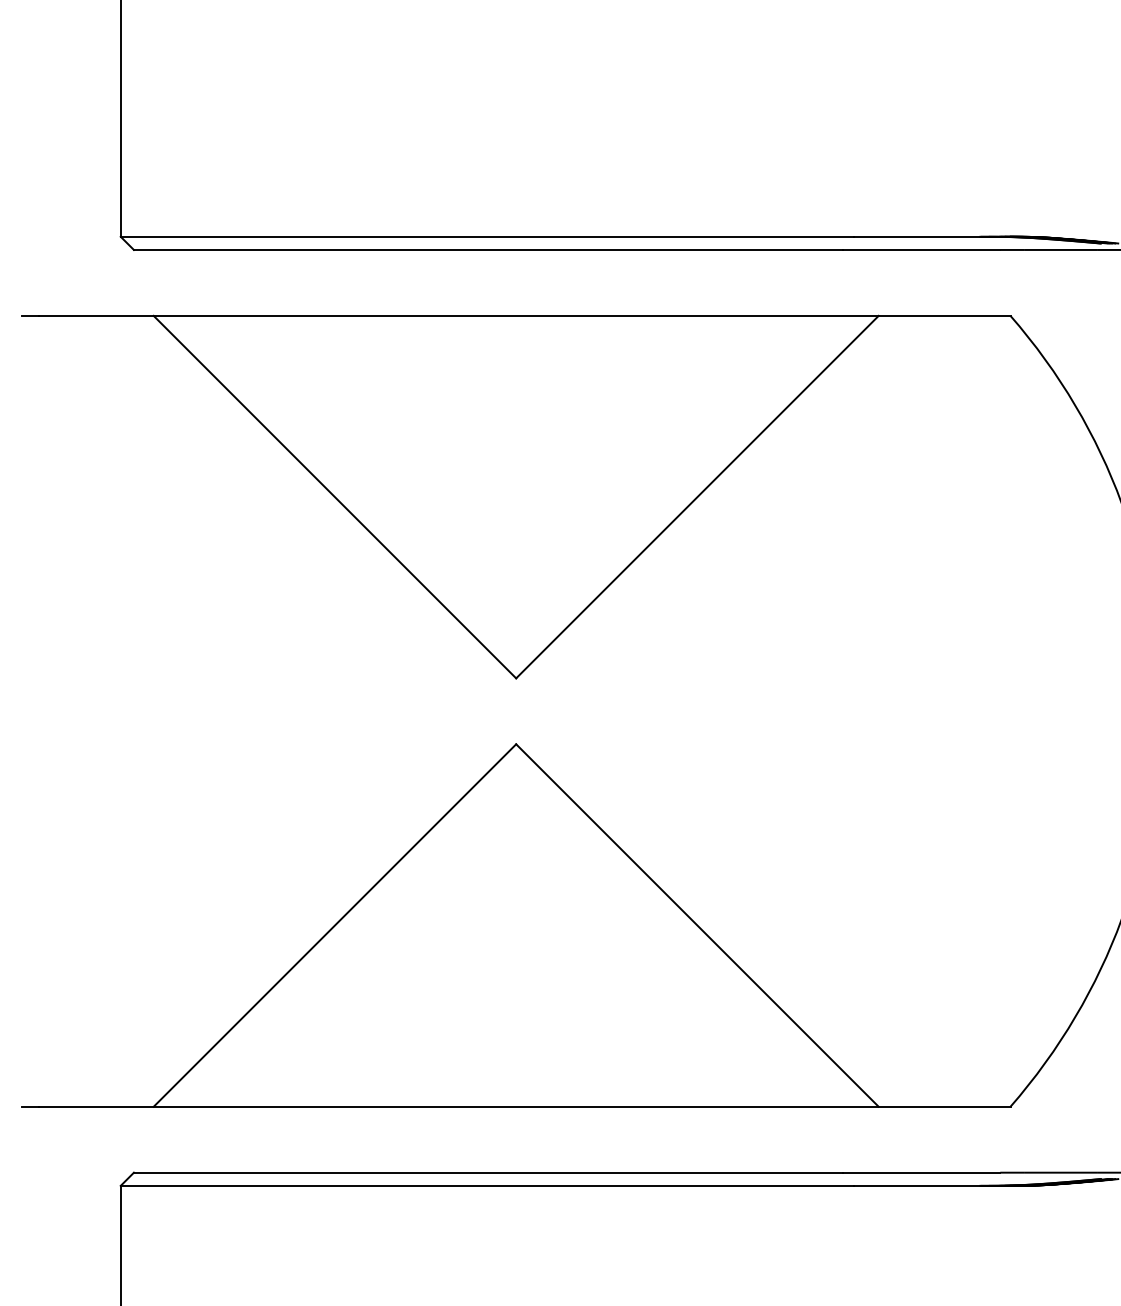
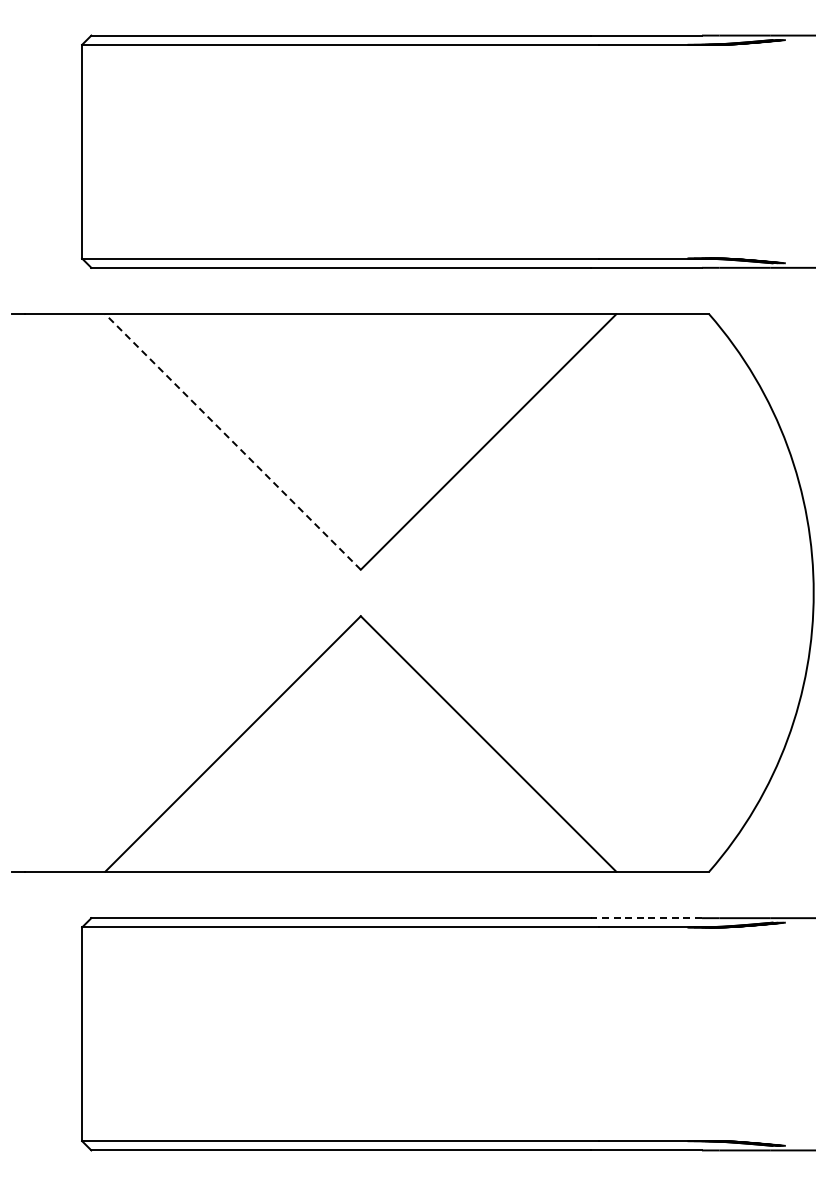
line: (335, 497) -> (233, 442), solid -> dashed
line: (921, 1173) -> (646, 918), solid -> dashed

